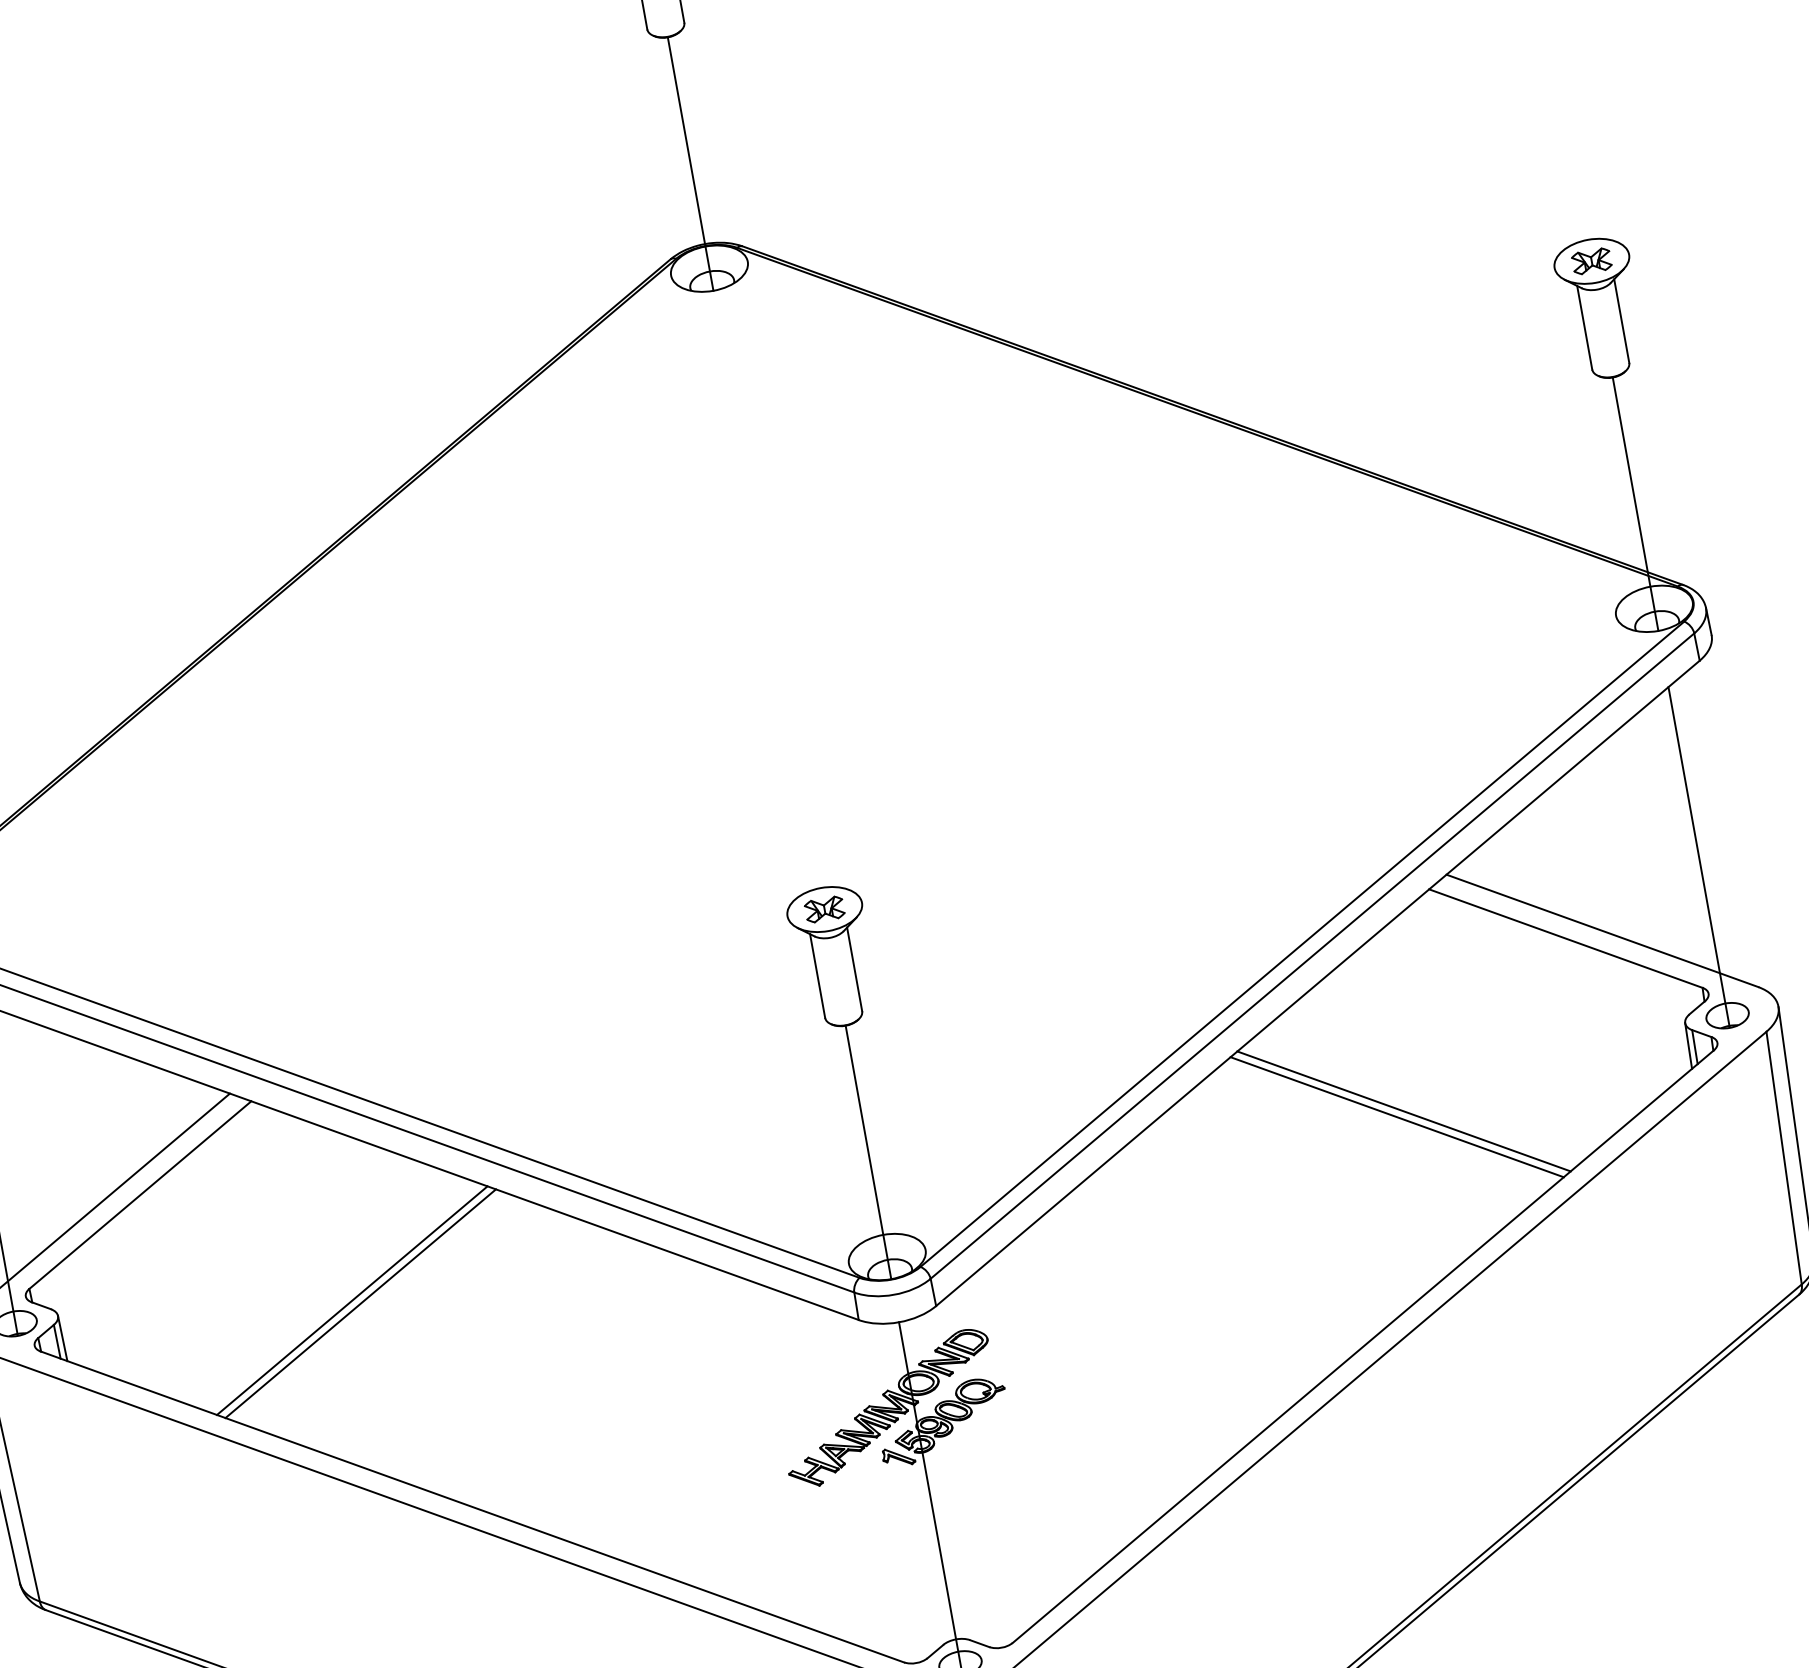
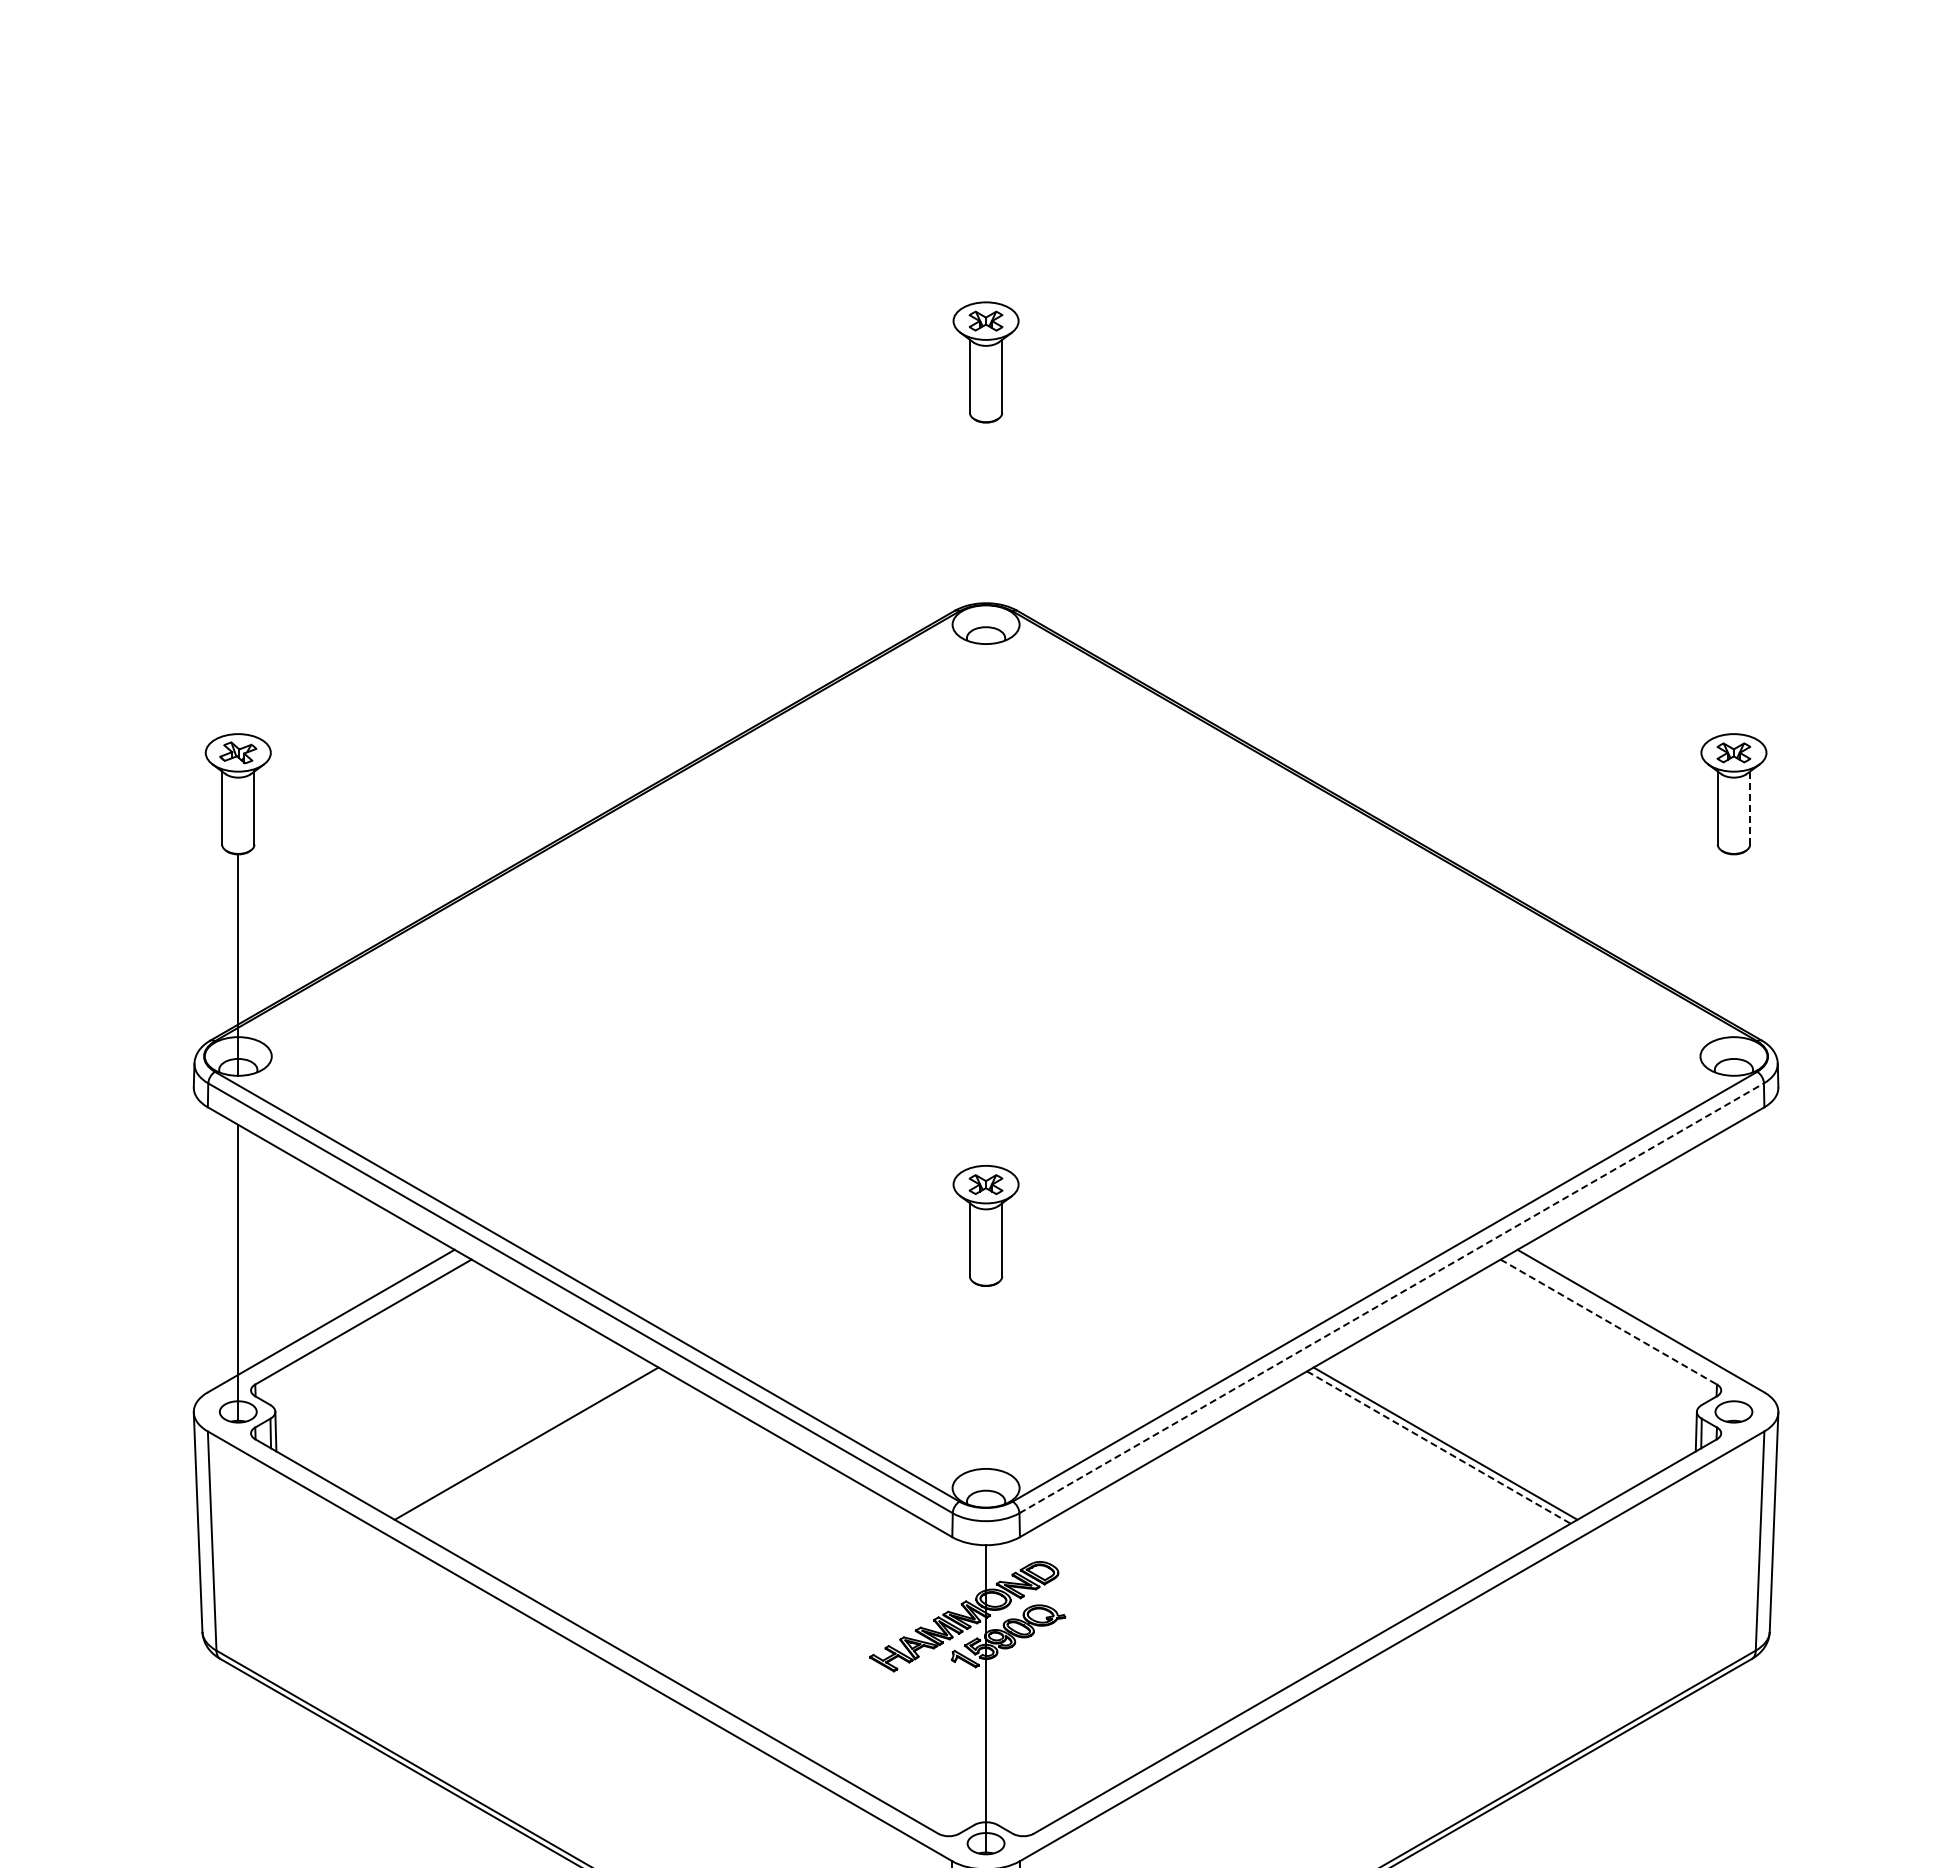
line: (691, 164) -> (986, 533), removed
line: (1622, 321) -> (1750, 808), solid -> dashed
line: (1634, 503) -> (1733, 964), removed
line: (1698, 856) -> (1733, 1272), removed
line: (1565, 939) -> (1608, 1322), solid -> dashed
line: (1312, 956) -> (1391, 1298), solid -> dashed
line: (1397, 1117) -> (1439, 1447), solid -> dashed
line: (868, 1151) -> (986, 1396), removed
line: (360, 1303) -> (533, 1447), removed

